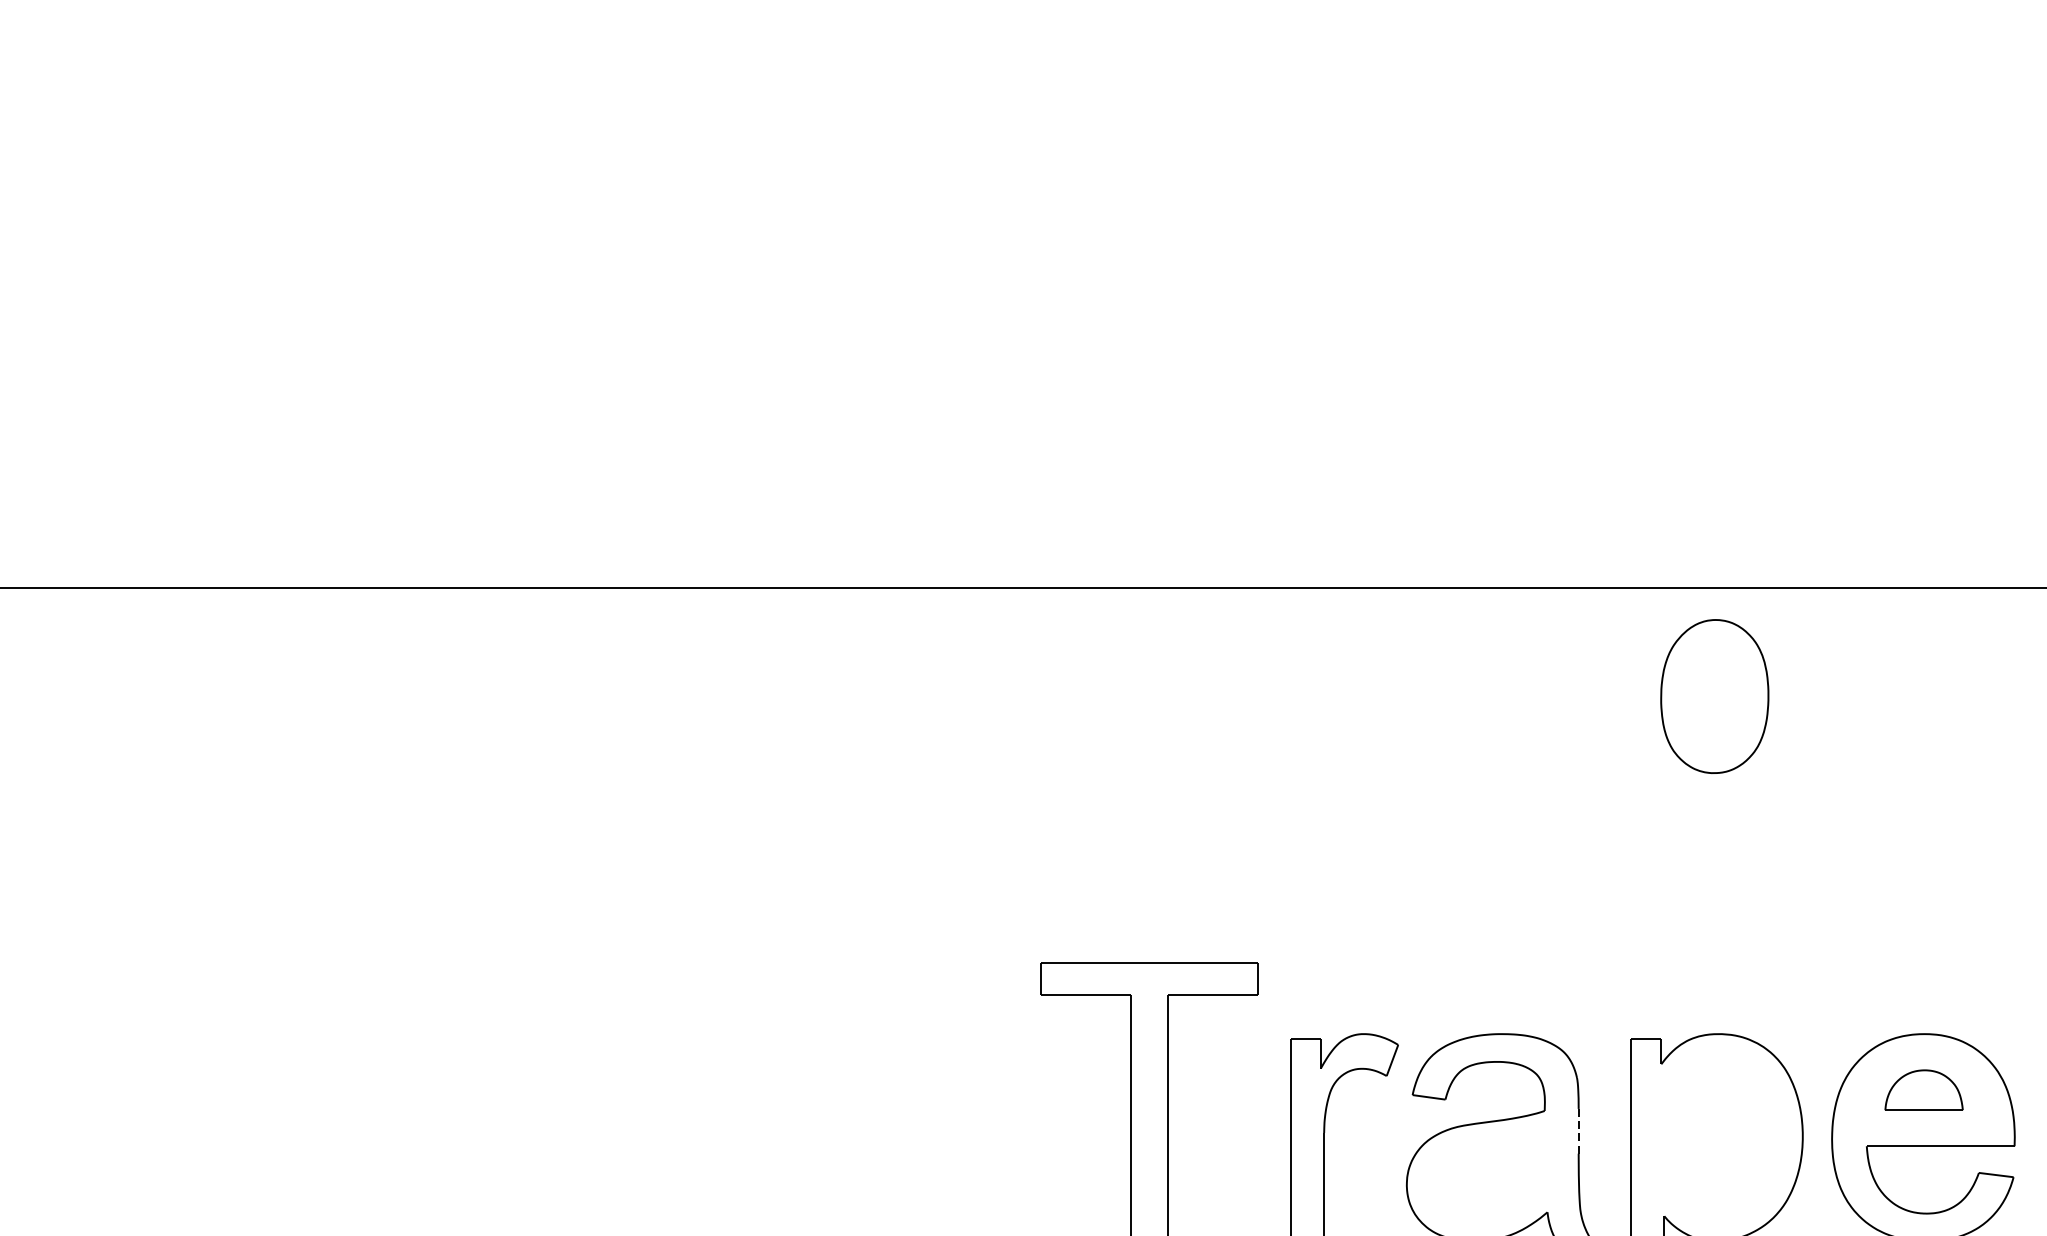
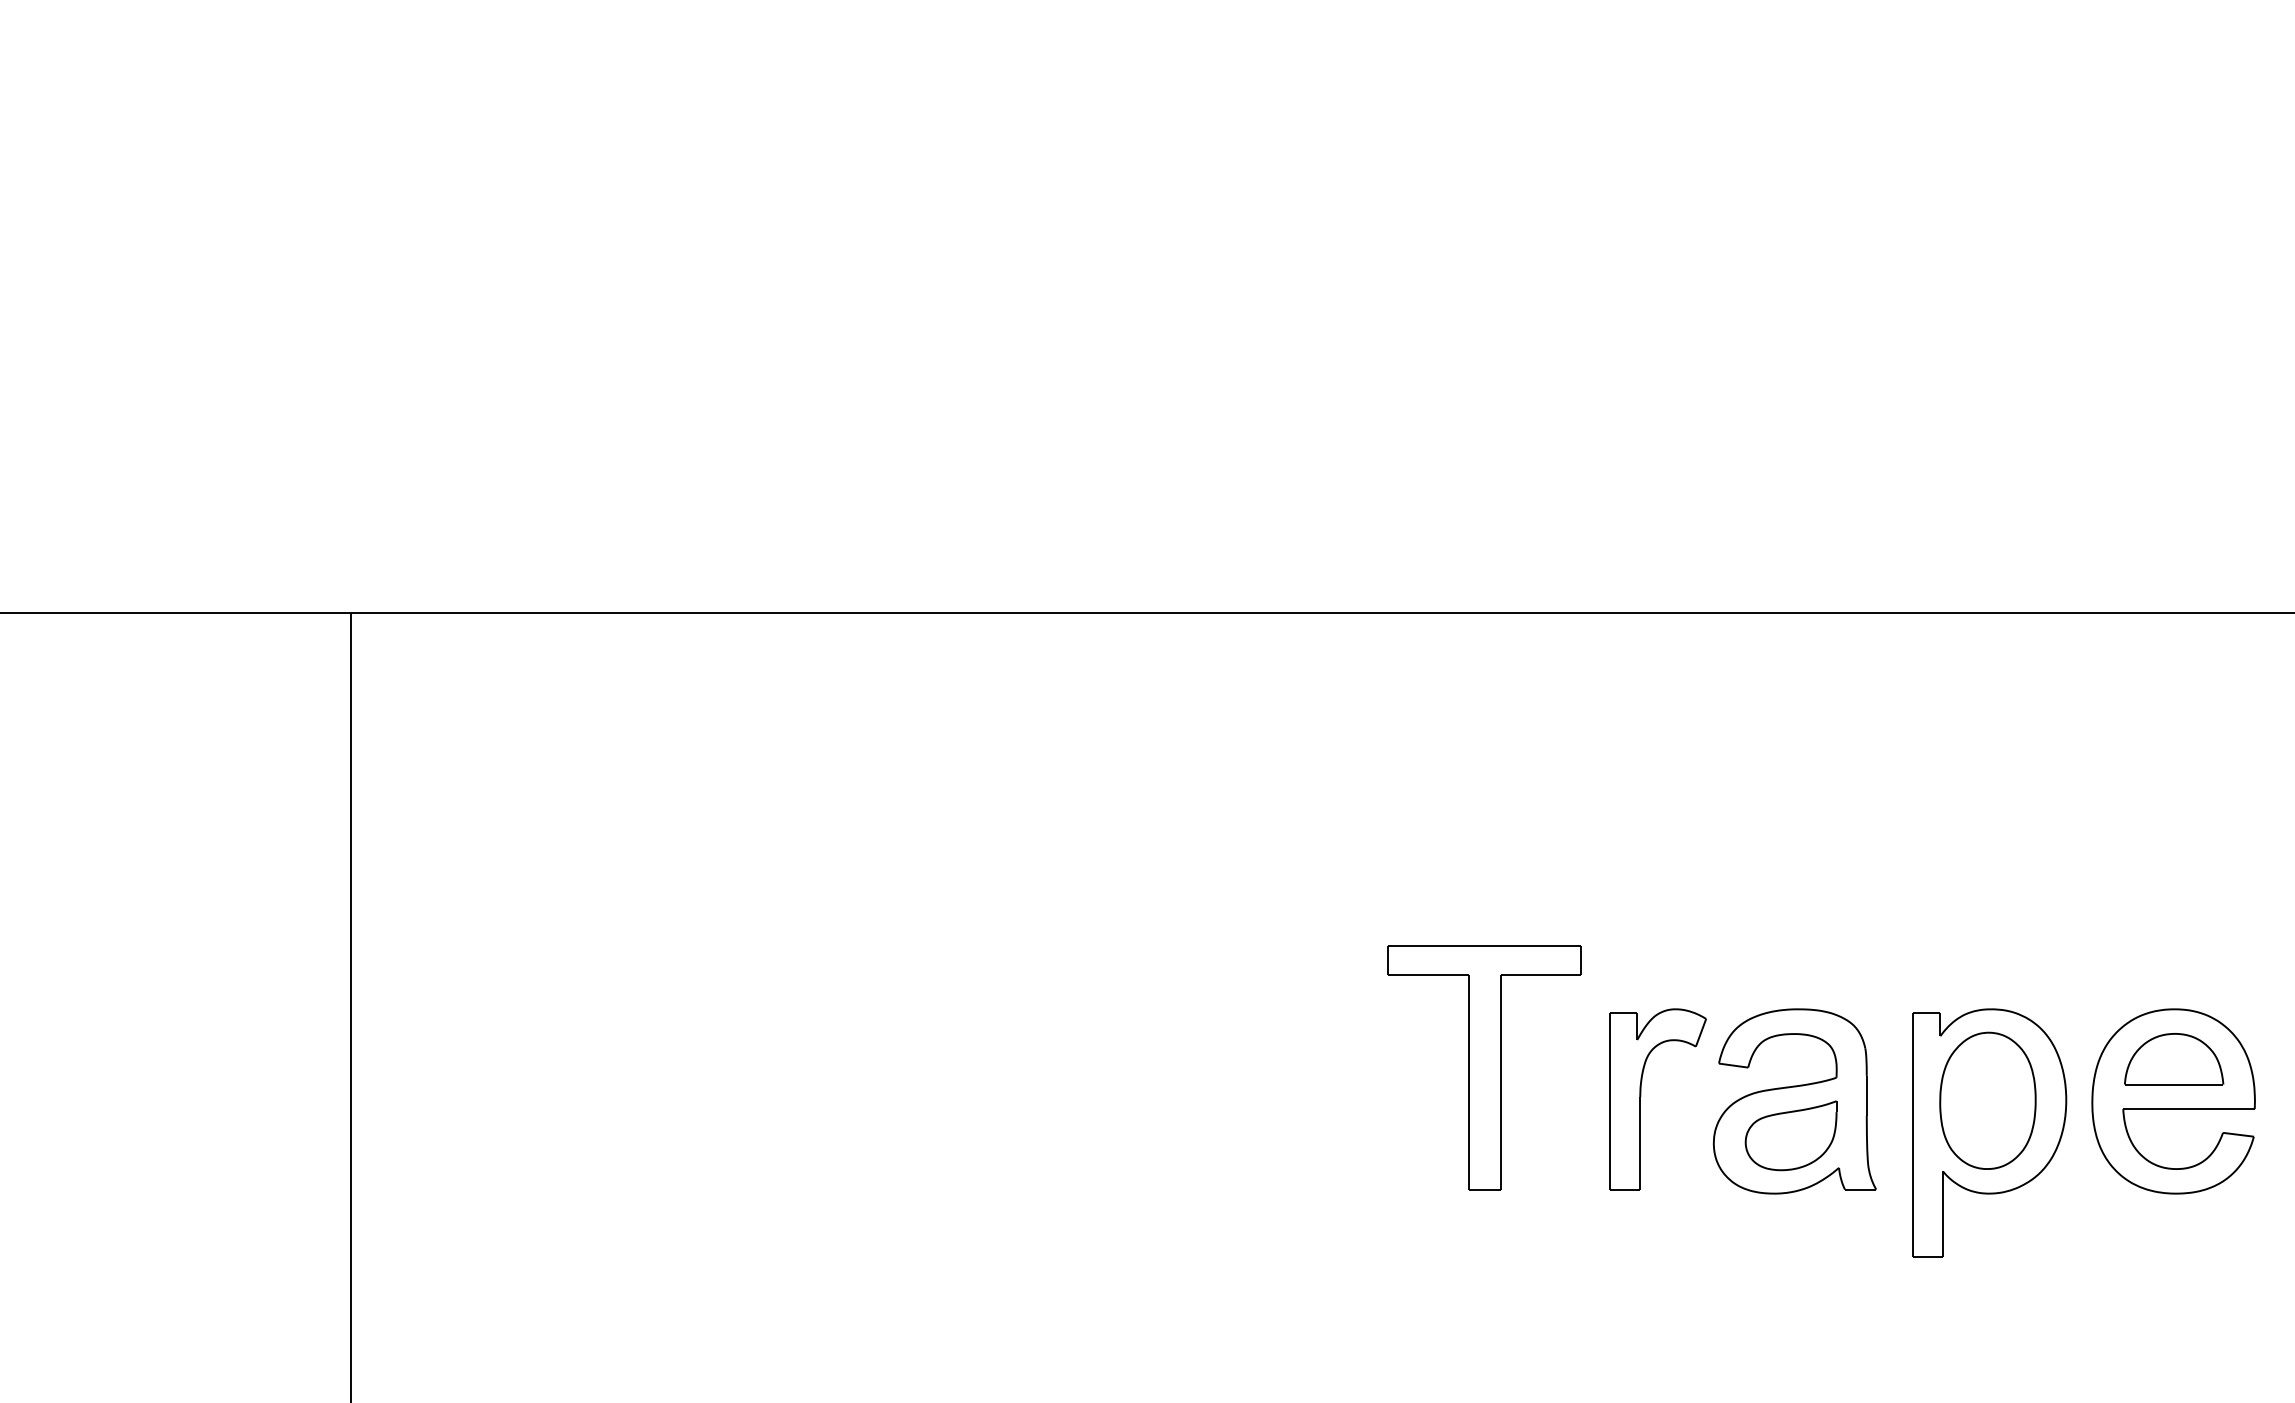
part: (1714, 696) -> (1987, 1100), moved
part: (1924, 1090) -> (2174, 1059), size x1.43
line: (1578, 1130) -> (1866, 1095), dashed -> solid
part: (1492, 1175) -> (1790, 1135), added

